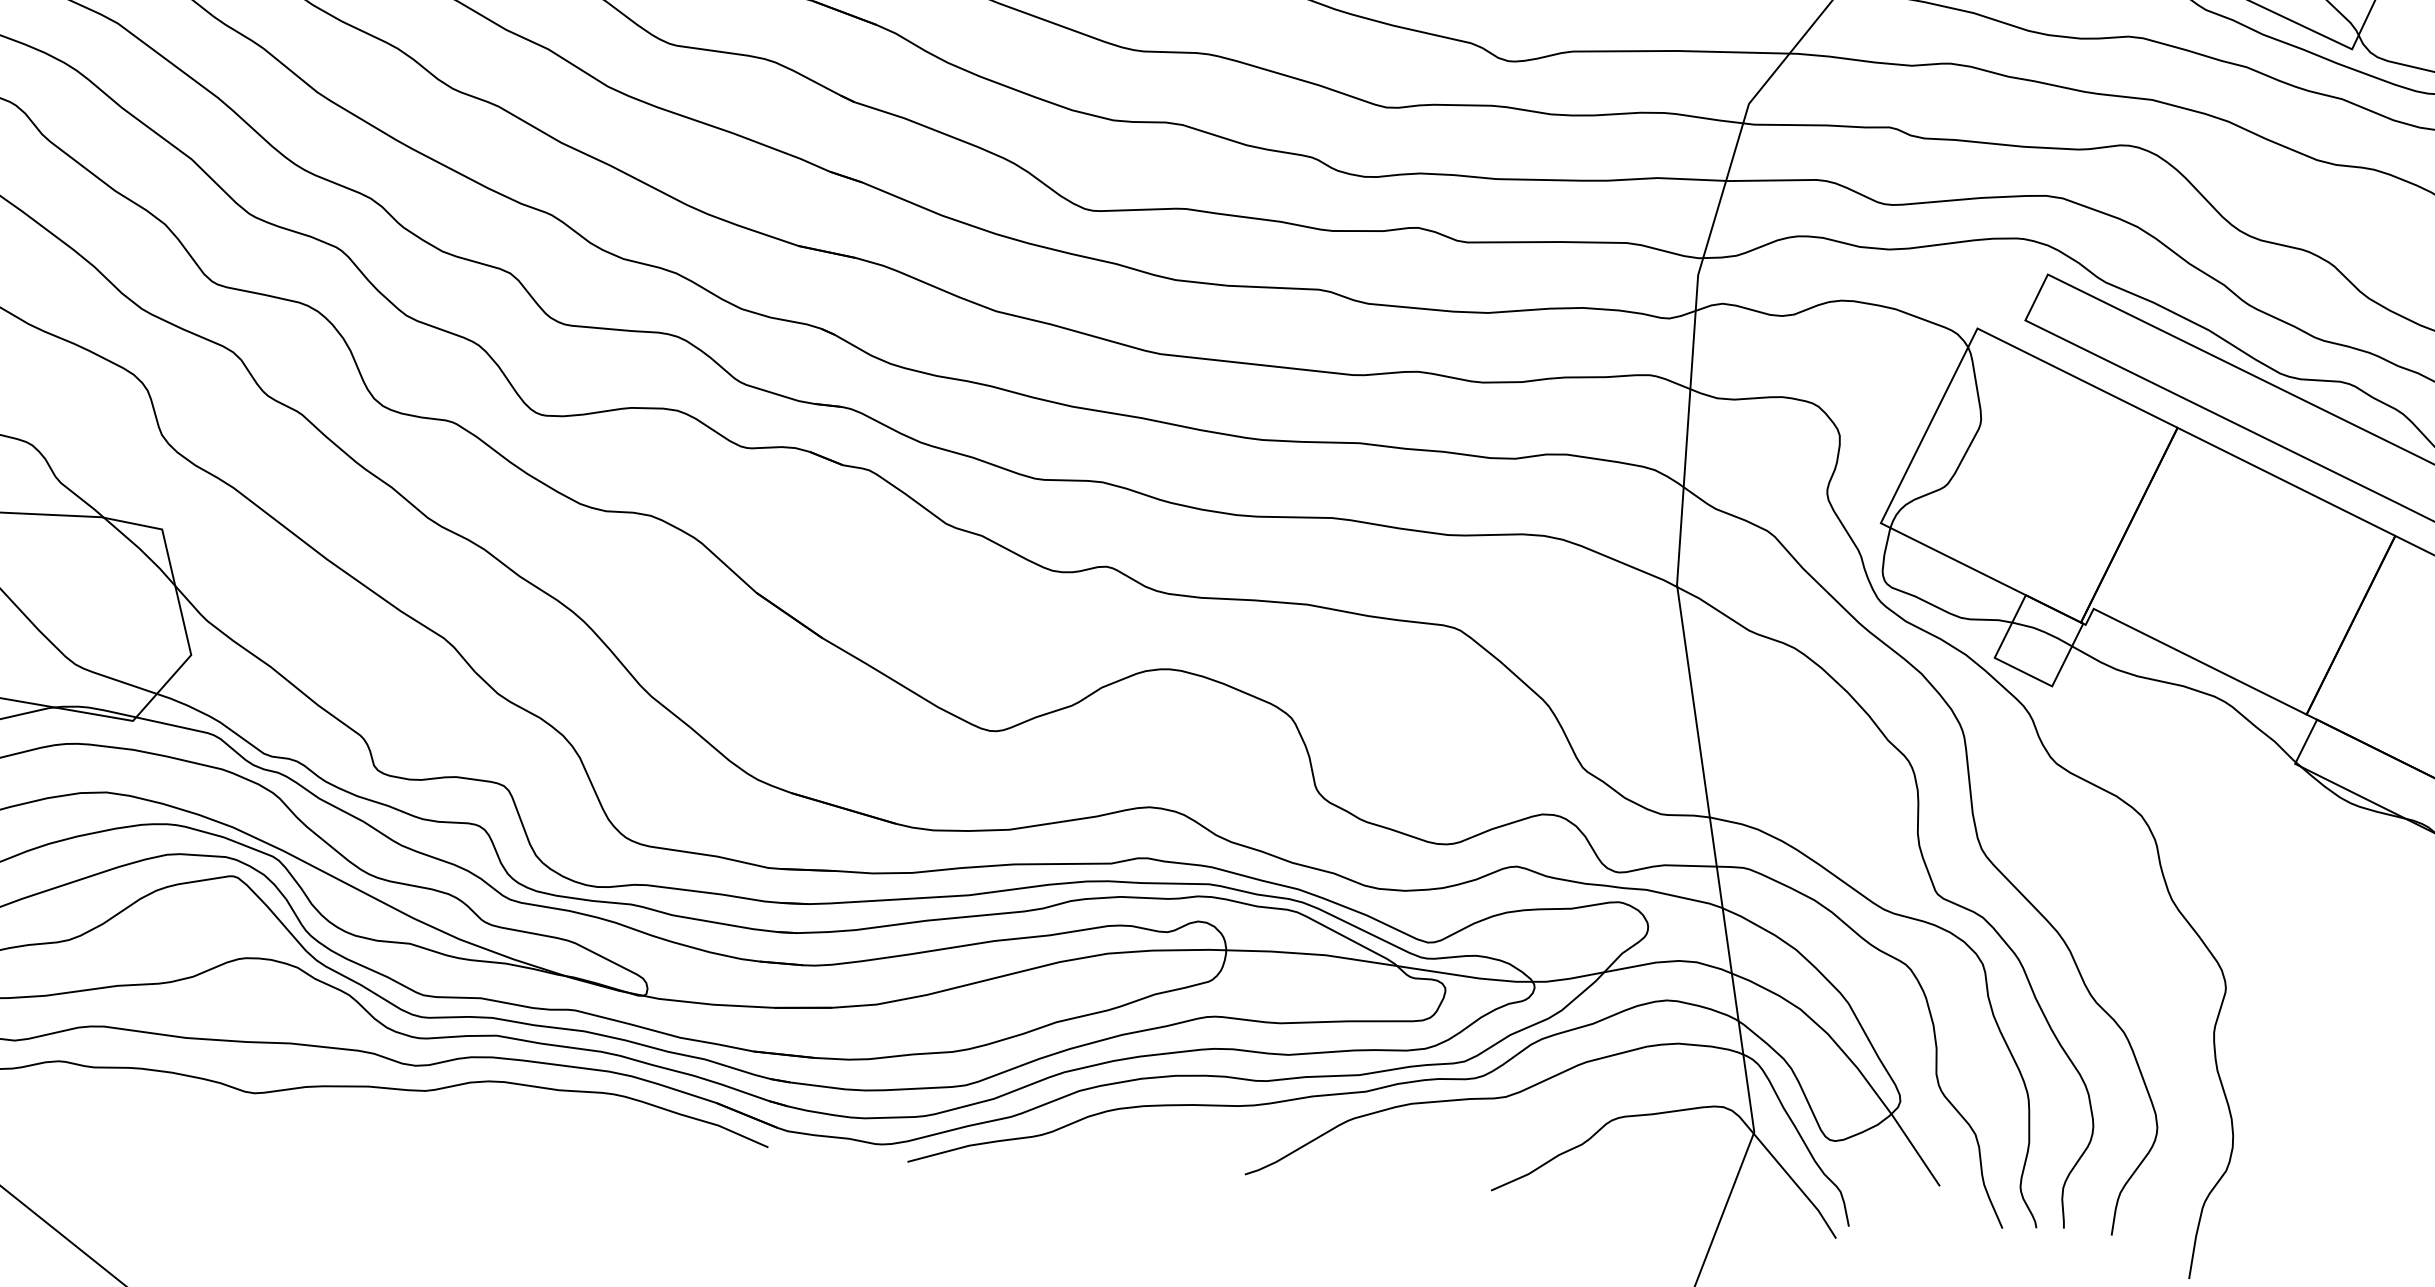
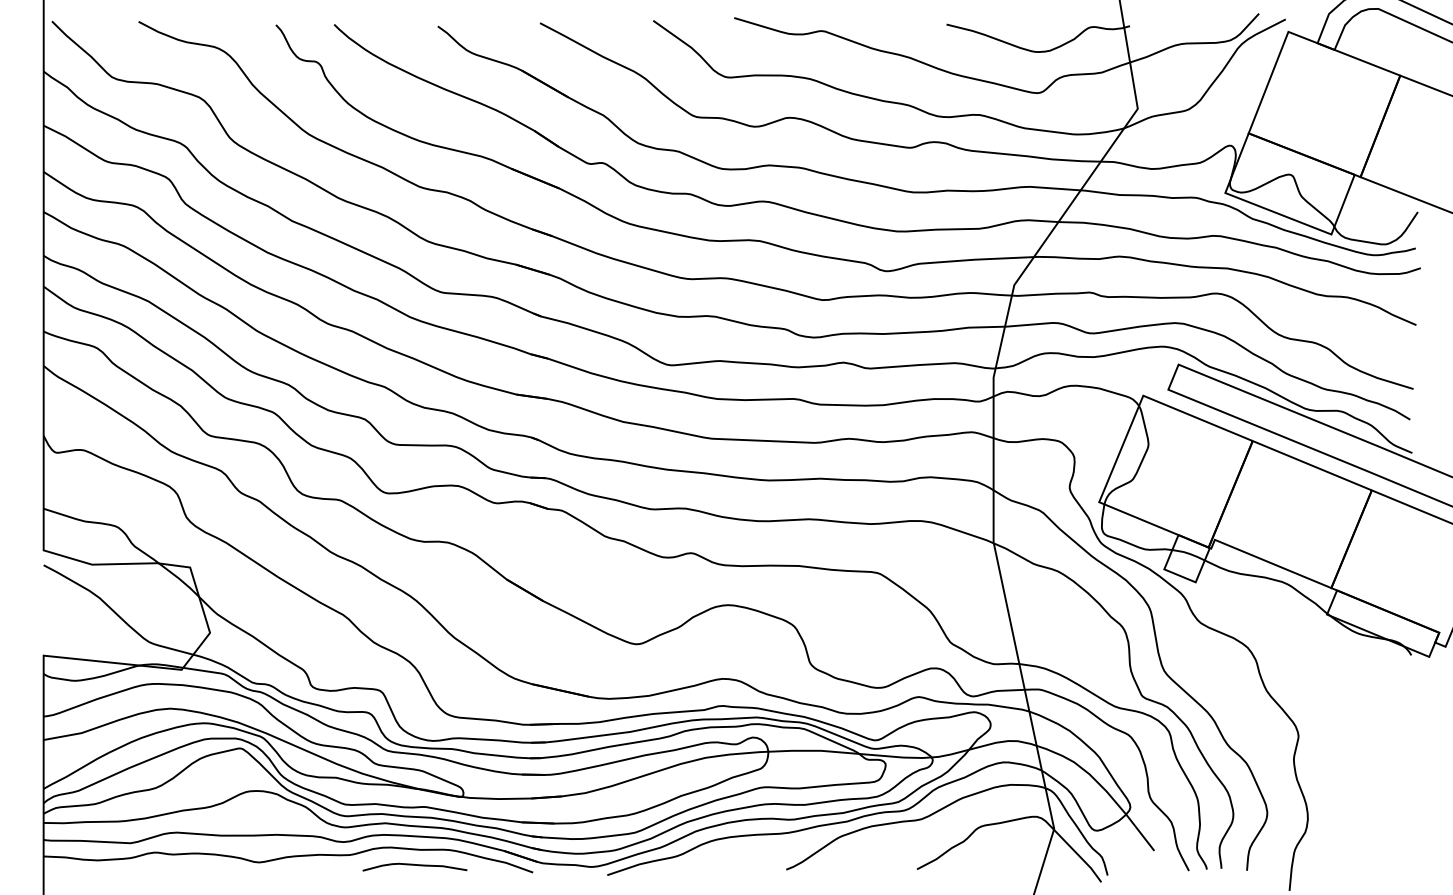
curve: (546, 1118) -> (414, 865), added

